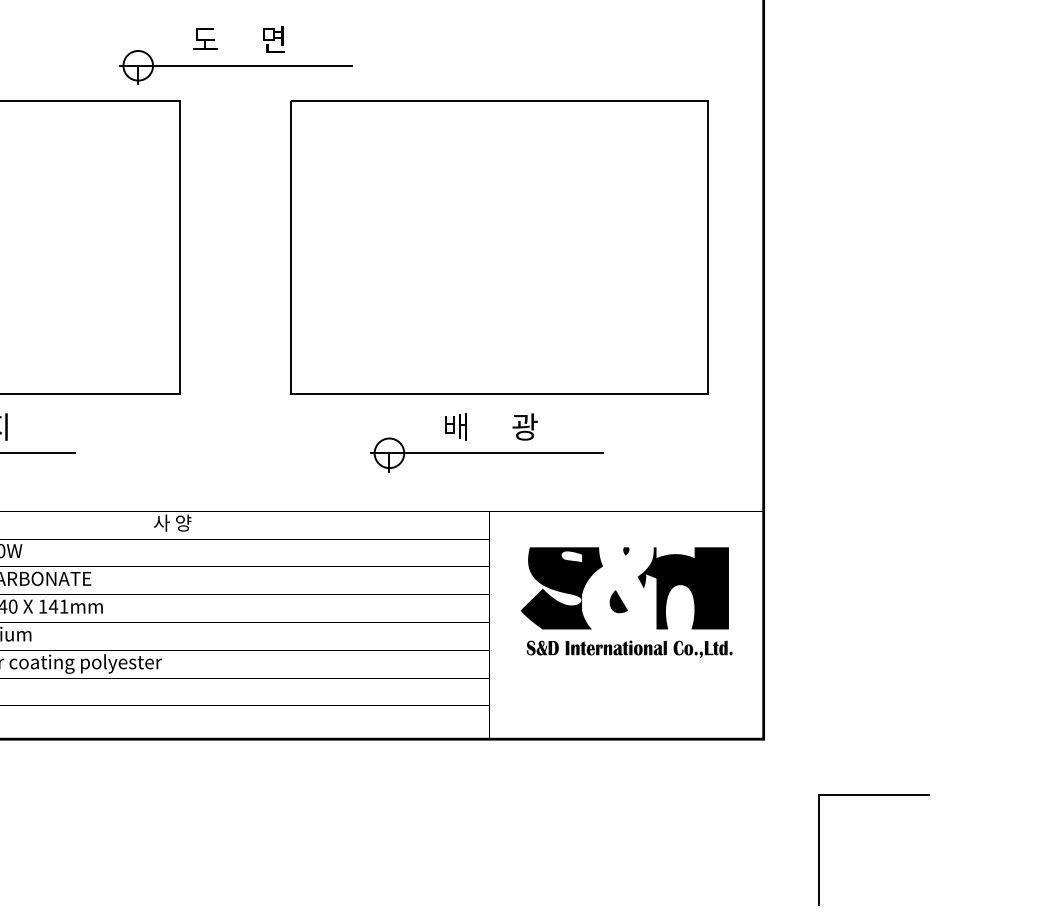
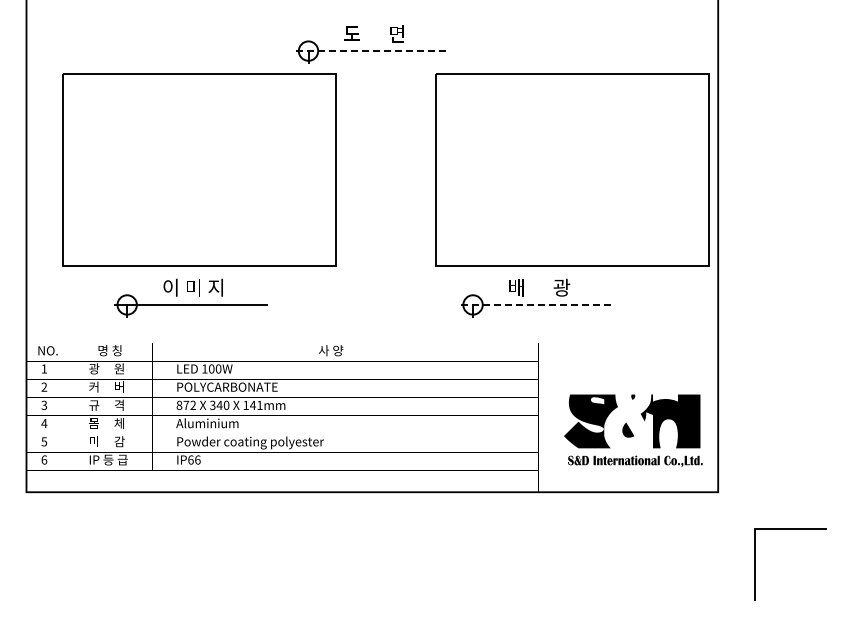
line: (235, 66) -> (372, 51), solid -> dashed
part: (500, 246) -> (572, 169), moved
line: (486, 452) -> (536, 304), solid -> dashed
part: (626, 602) -> (633, 430), moved

